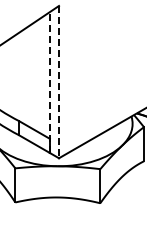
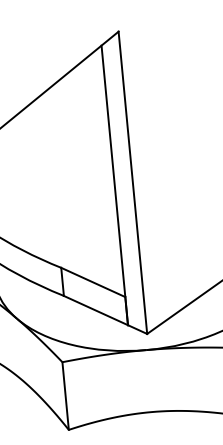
line: (49, 82) -> (114, 185), dashed -> solid
line: (59, 82) -> (133, 183), dashed -> solid

